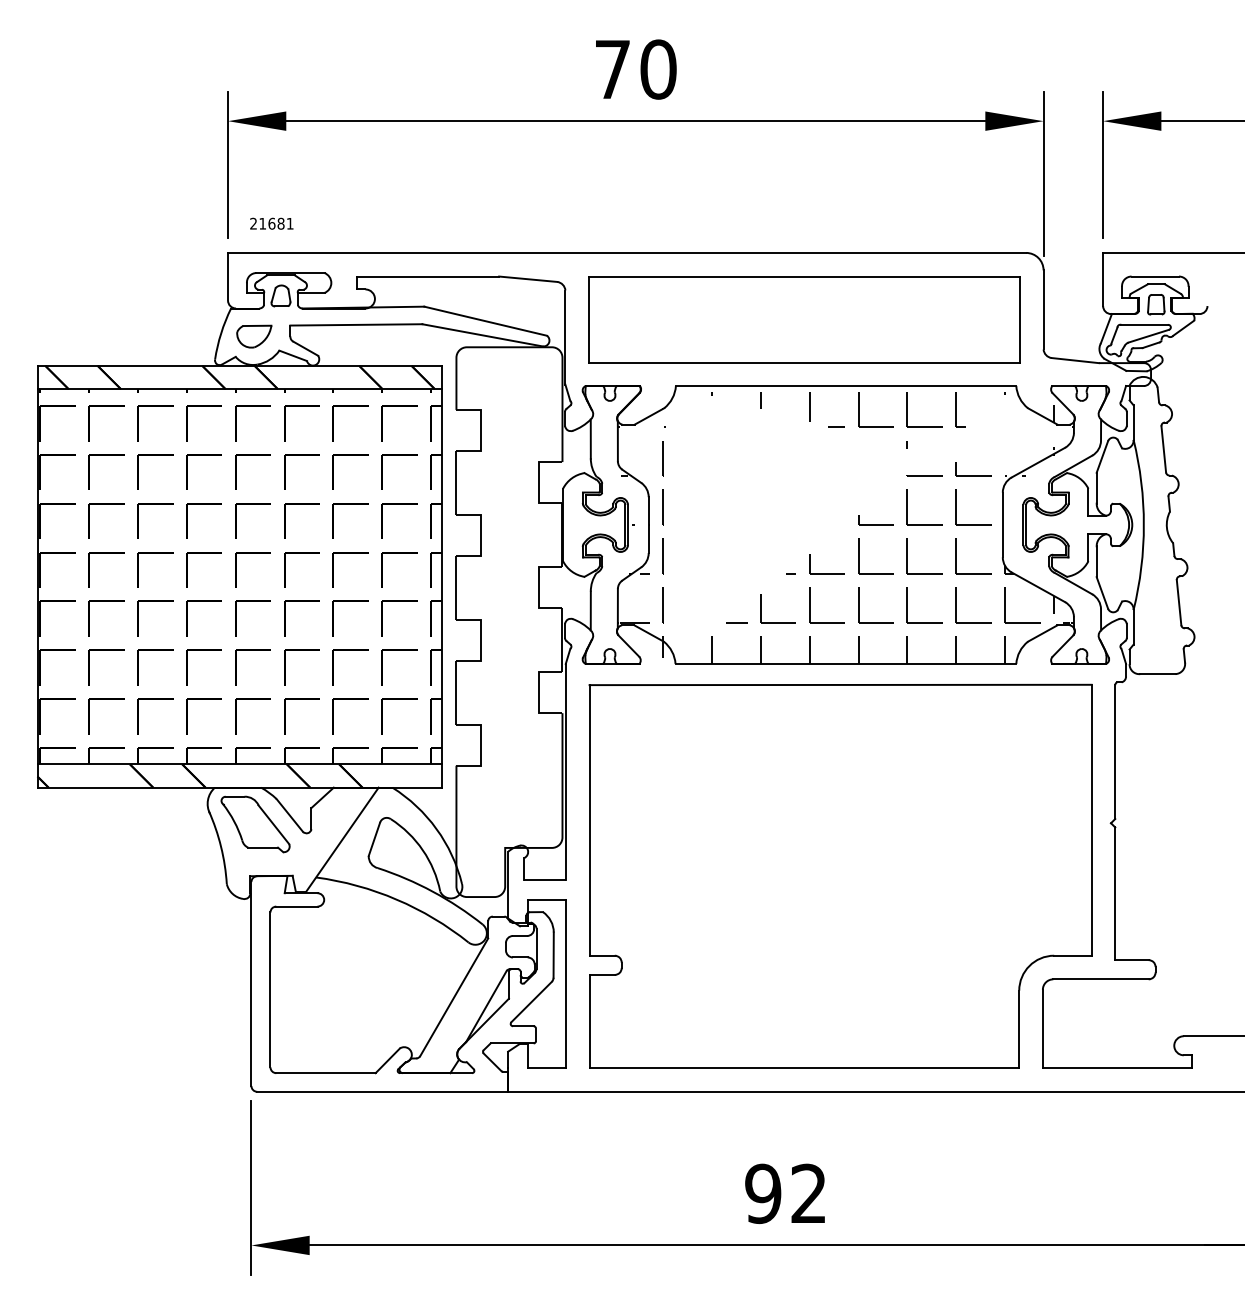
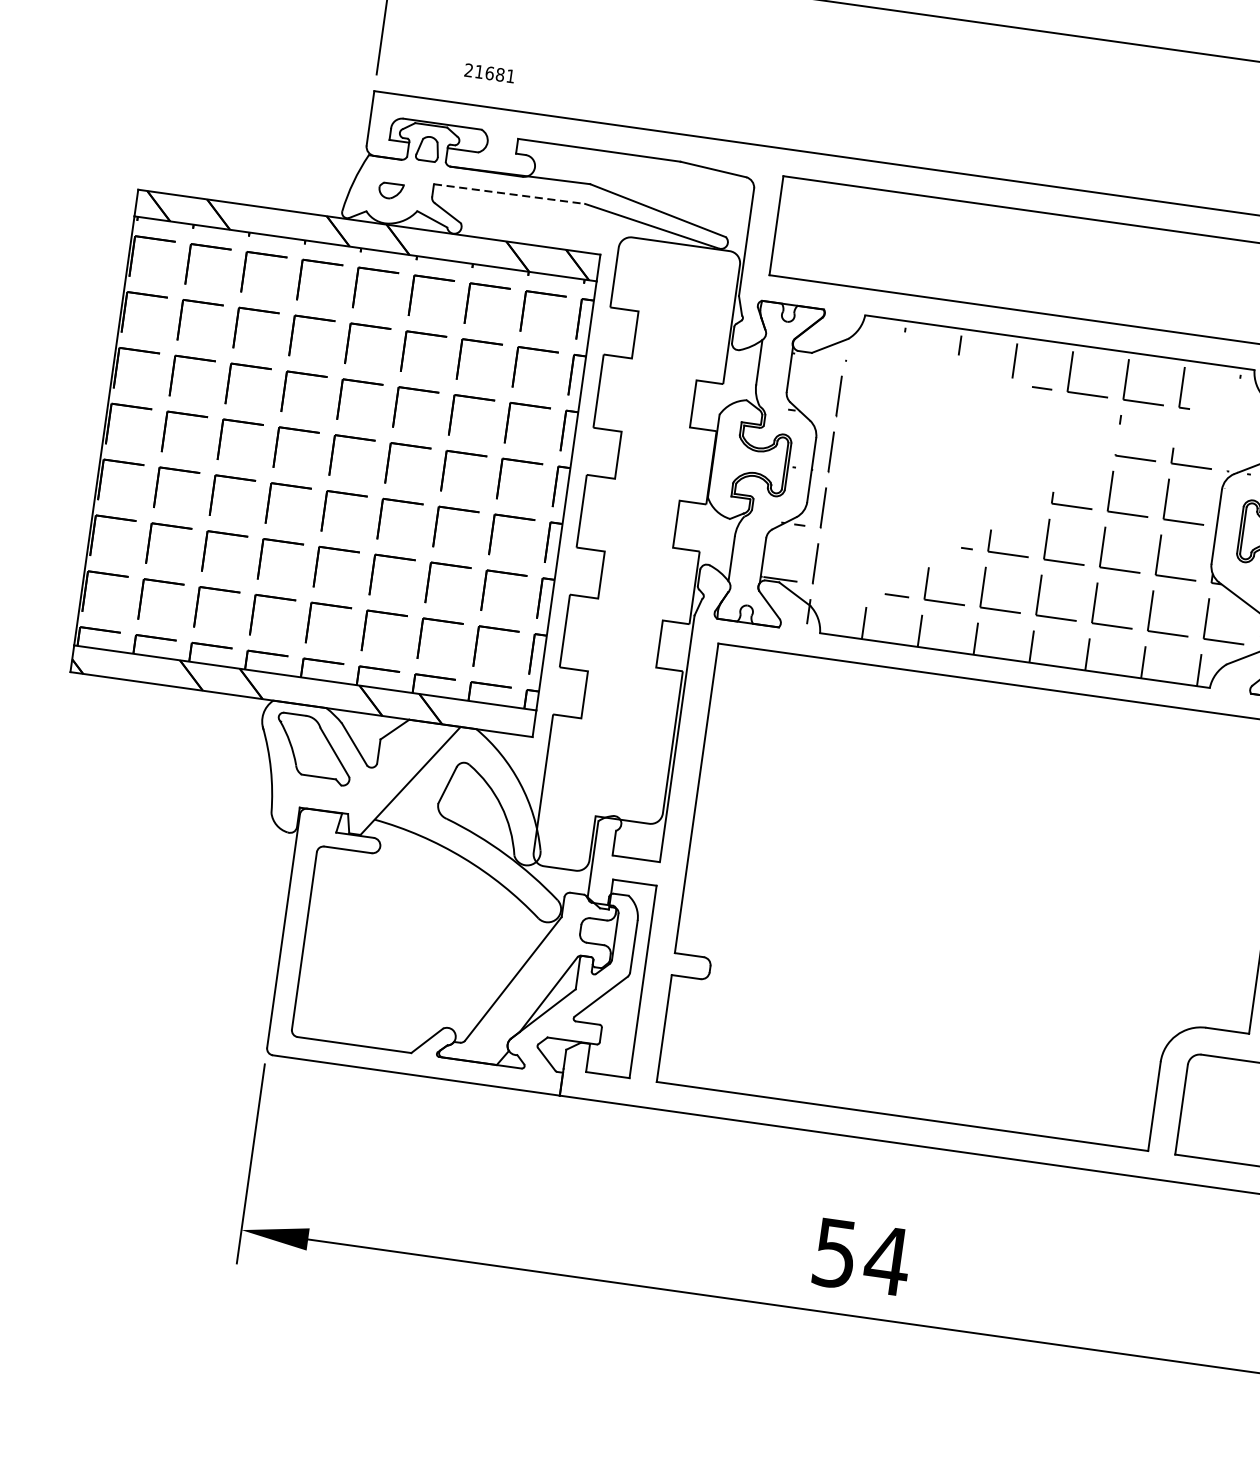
text: (271, 223) -> (489, 72), moved
line: (356, 324) -> (509, 193), solid -> dashed
part: (254, 336) -> (391, 190), size x0.6
text: (786, 1193) -> (861, 1256), 92 -> 54

